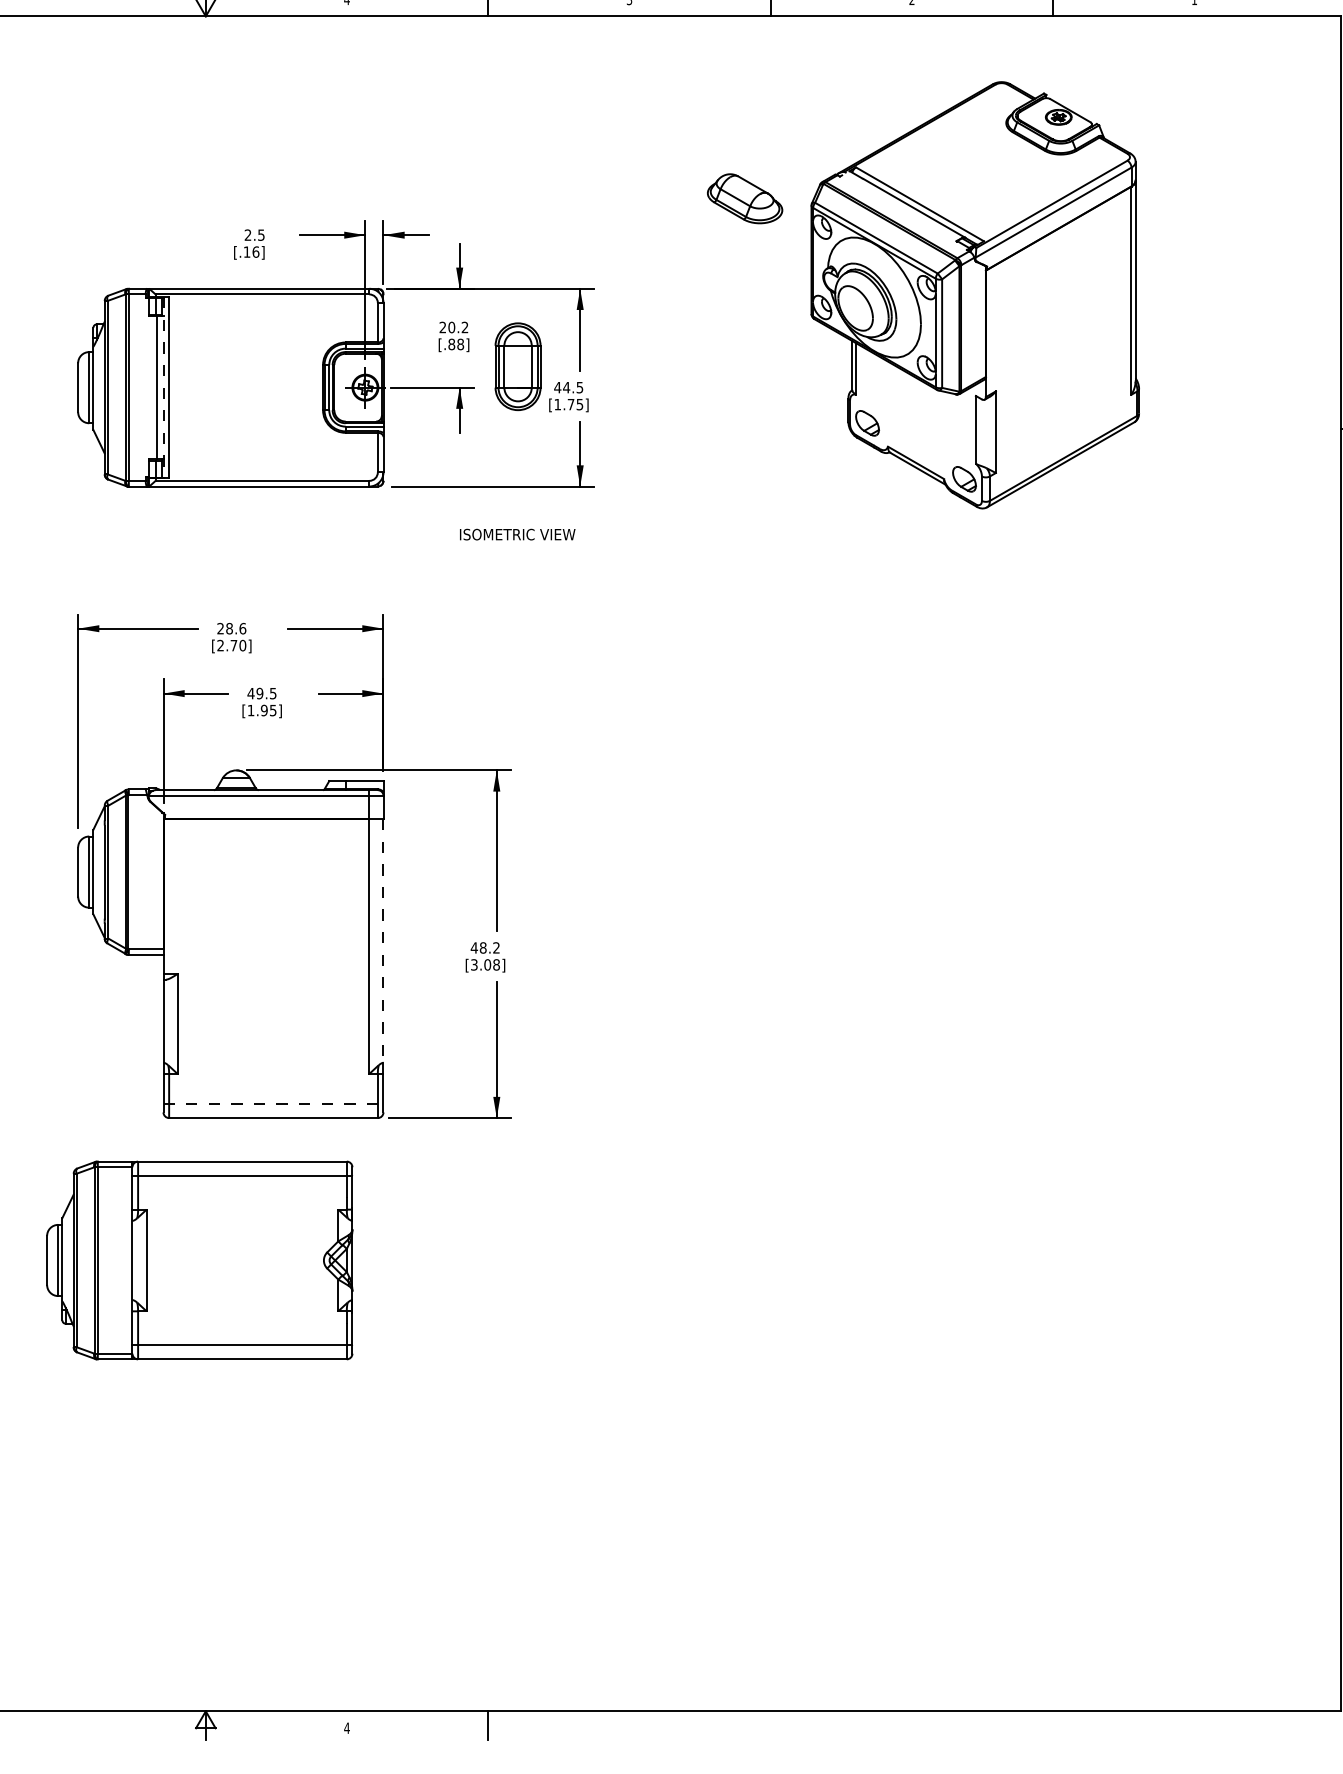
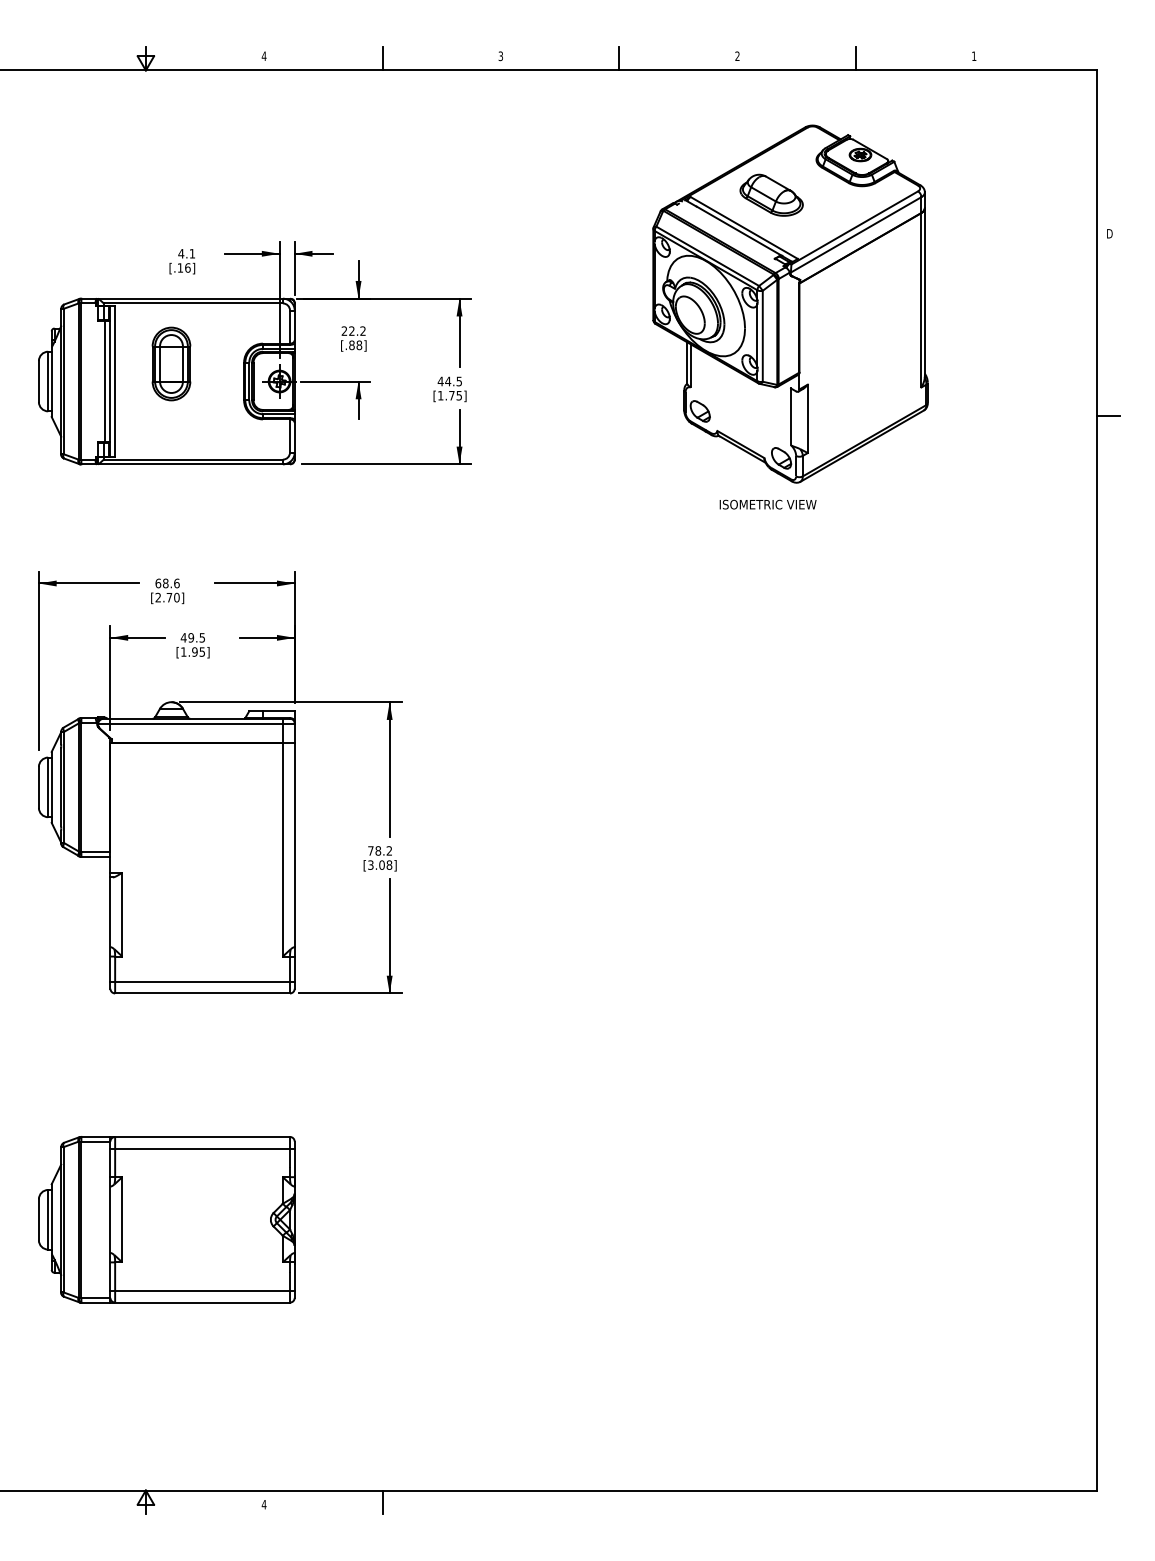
part: (744, 197) -> (771, 194), moved
text: (254, 234) -> (186, 253), 2.5 -> 4.1
text: (451, 326) -> (351, 330), 20.2 -> 22.2
part: (518, 366) -> (171, 363), moved
line: (163, 387) -> (110, 381), dashed -> solid
text: (516, 534) -> (767, 504), moved
text: (220, 628) -> (158, 583), 28.6 -> 68.6
line: (383, 941) -> (294, 845), dashed -> solid
text: (473, 947) -> (370, 850), 48.2 -> 78.2
line: (274, 1103) -> (203, 981), dashed -> solid
part: (199, 1260) -> (166, 1219), moved

